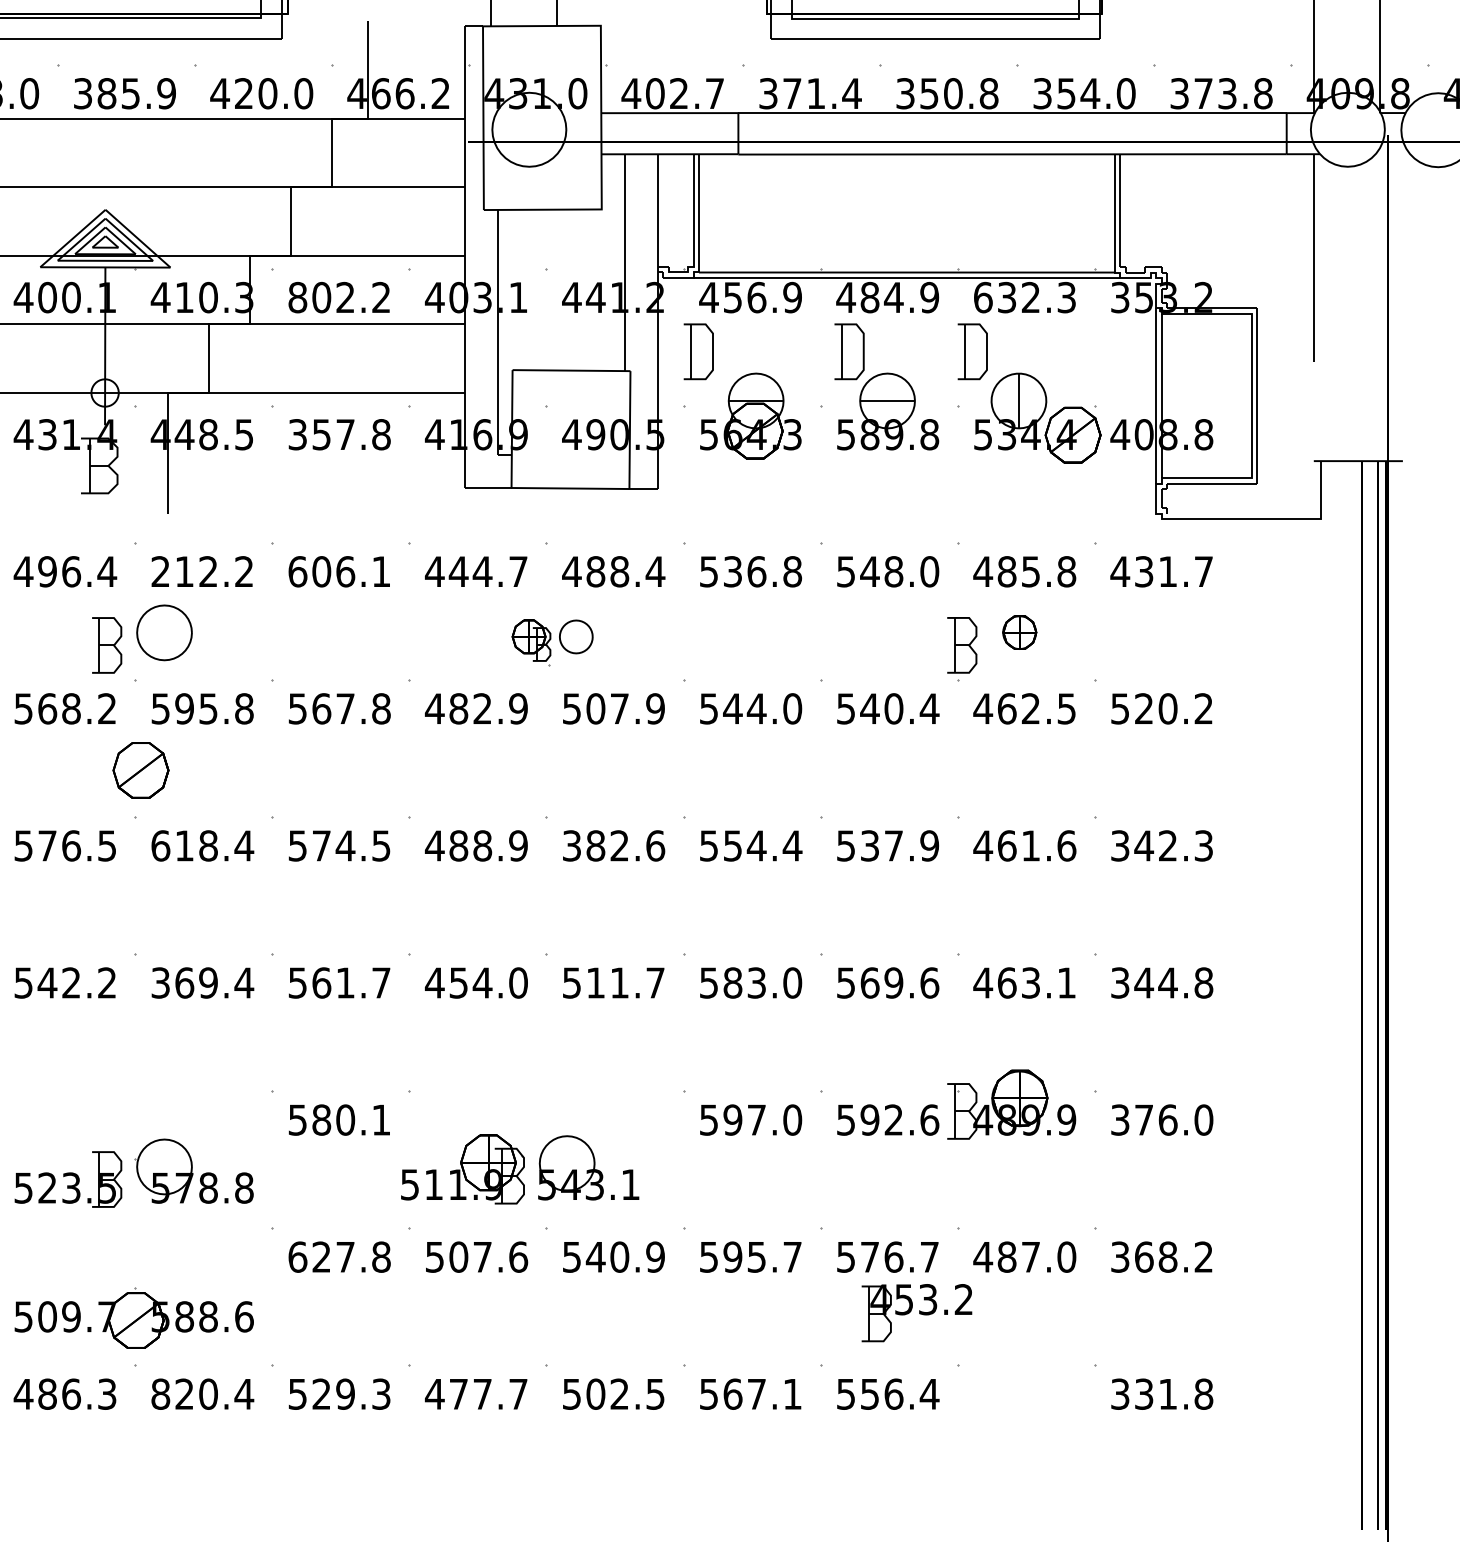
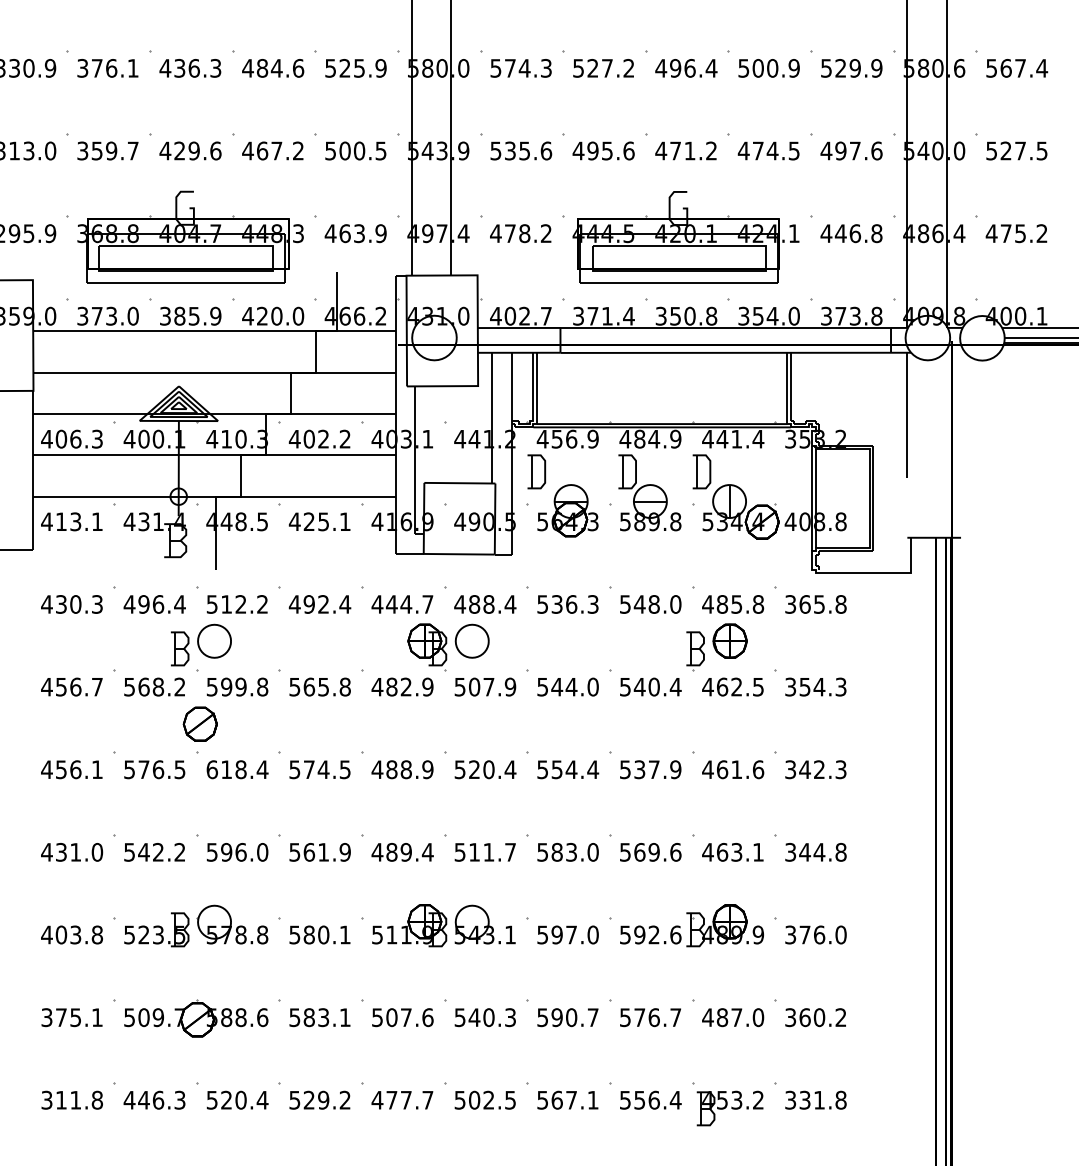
text: (297, 296) -> (294, 438), 802.2 -> 402.2
text: (1025, 296) -> (733, 438), 632.3 -> 441.4
text: (338, 434) -> (319, 521), 357.8 -> 425.1
text: (159, 571) -> (211, 604), 212.2 -> 512.2
text: (338, 571) -> (319, 604), 606.1 -> 492.4
text: (791, 571) -> (592, 604), 536.8 -> 536.3
text: (1161, 571) -> (815, 604), 431.7 -> 365.8
part: (1018, 631) -> (729, 640), size x1.67
part: (552, 643) -> (448, 647), size x1.67
text: (207, 707) -> (240, 686), 595.8 -> 599.8
text: (1161, 707) -> (815, 686), 520.2 -> 354.3
text: (345, 709) -> (323, 687), 567.8 -> 565.8
text: (614, 845) -> (485, 769), 382.6 -> 520.4
text: (202, 981) -> (237, 851), 369.4 -> 596.0
text: (380, 983) -> (344, 852), 561.7 -> 561.9
text: (487, 983) -> (409, 852), 454.0 -> 489.4
part: (519, 1169) -> (443, 925), moved
part: (134, 1172) -> (196, 925), moved
text: (338, 1256) -> (319, 1017), 627.8 -> 583.1
text: (655, 1256) -> (510, 1017), 540.9 -> 540.3
text: (756, 1256) -> (571, 1017), 595.7 -> 590.7
text: (1168, 1256) -> (819, 1017), 368.2 -> 360.2
part: (915, 1313) -> (729, 1108), moved
part: (134, 1318) -> (196, 1018), moved
text: (46, 1392) -> (143, 1099), 486.3 -> 446.3
text: (159, 1392) -> (211, 1099), 820.4 -> 520.4
text: (381, 1394) -> (345, 1100), 529.3 -> 529.2

